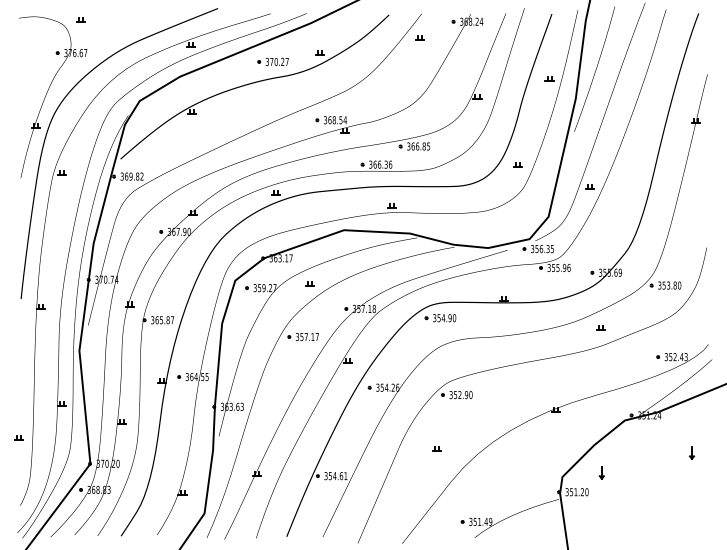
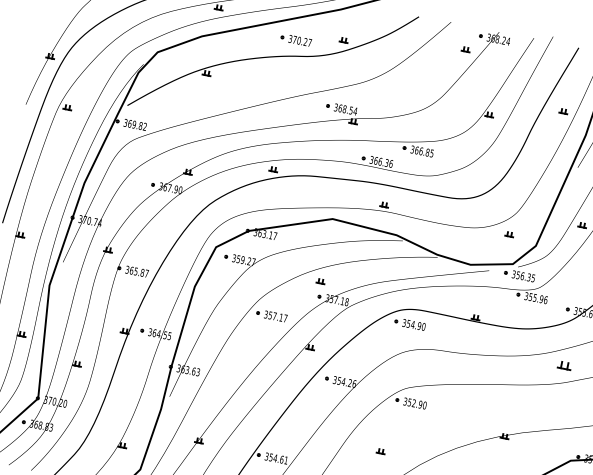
part: (419, 37) -> (465, 49), moved
part: (517, 164) -> (509, 234), moved
part: (309, 283) -> (320, 281), moved
part: (600, 327) -> (565, 364), size x1.6

